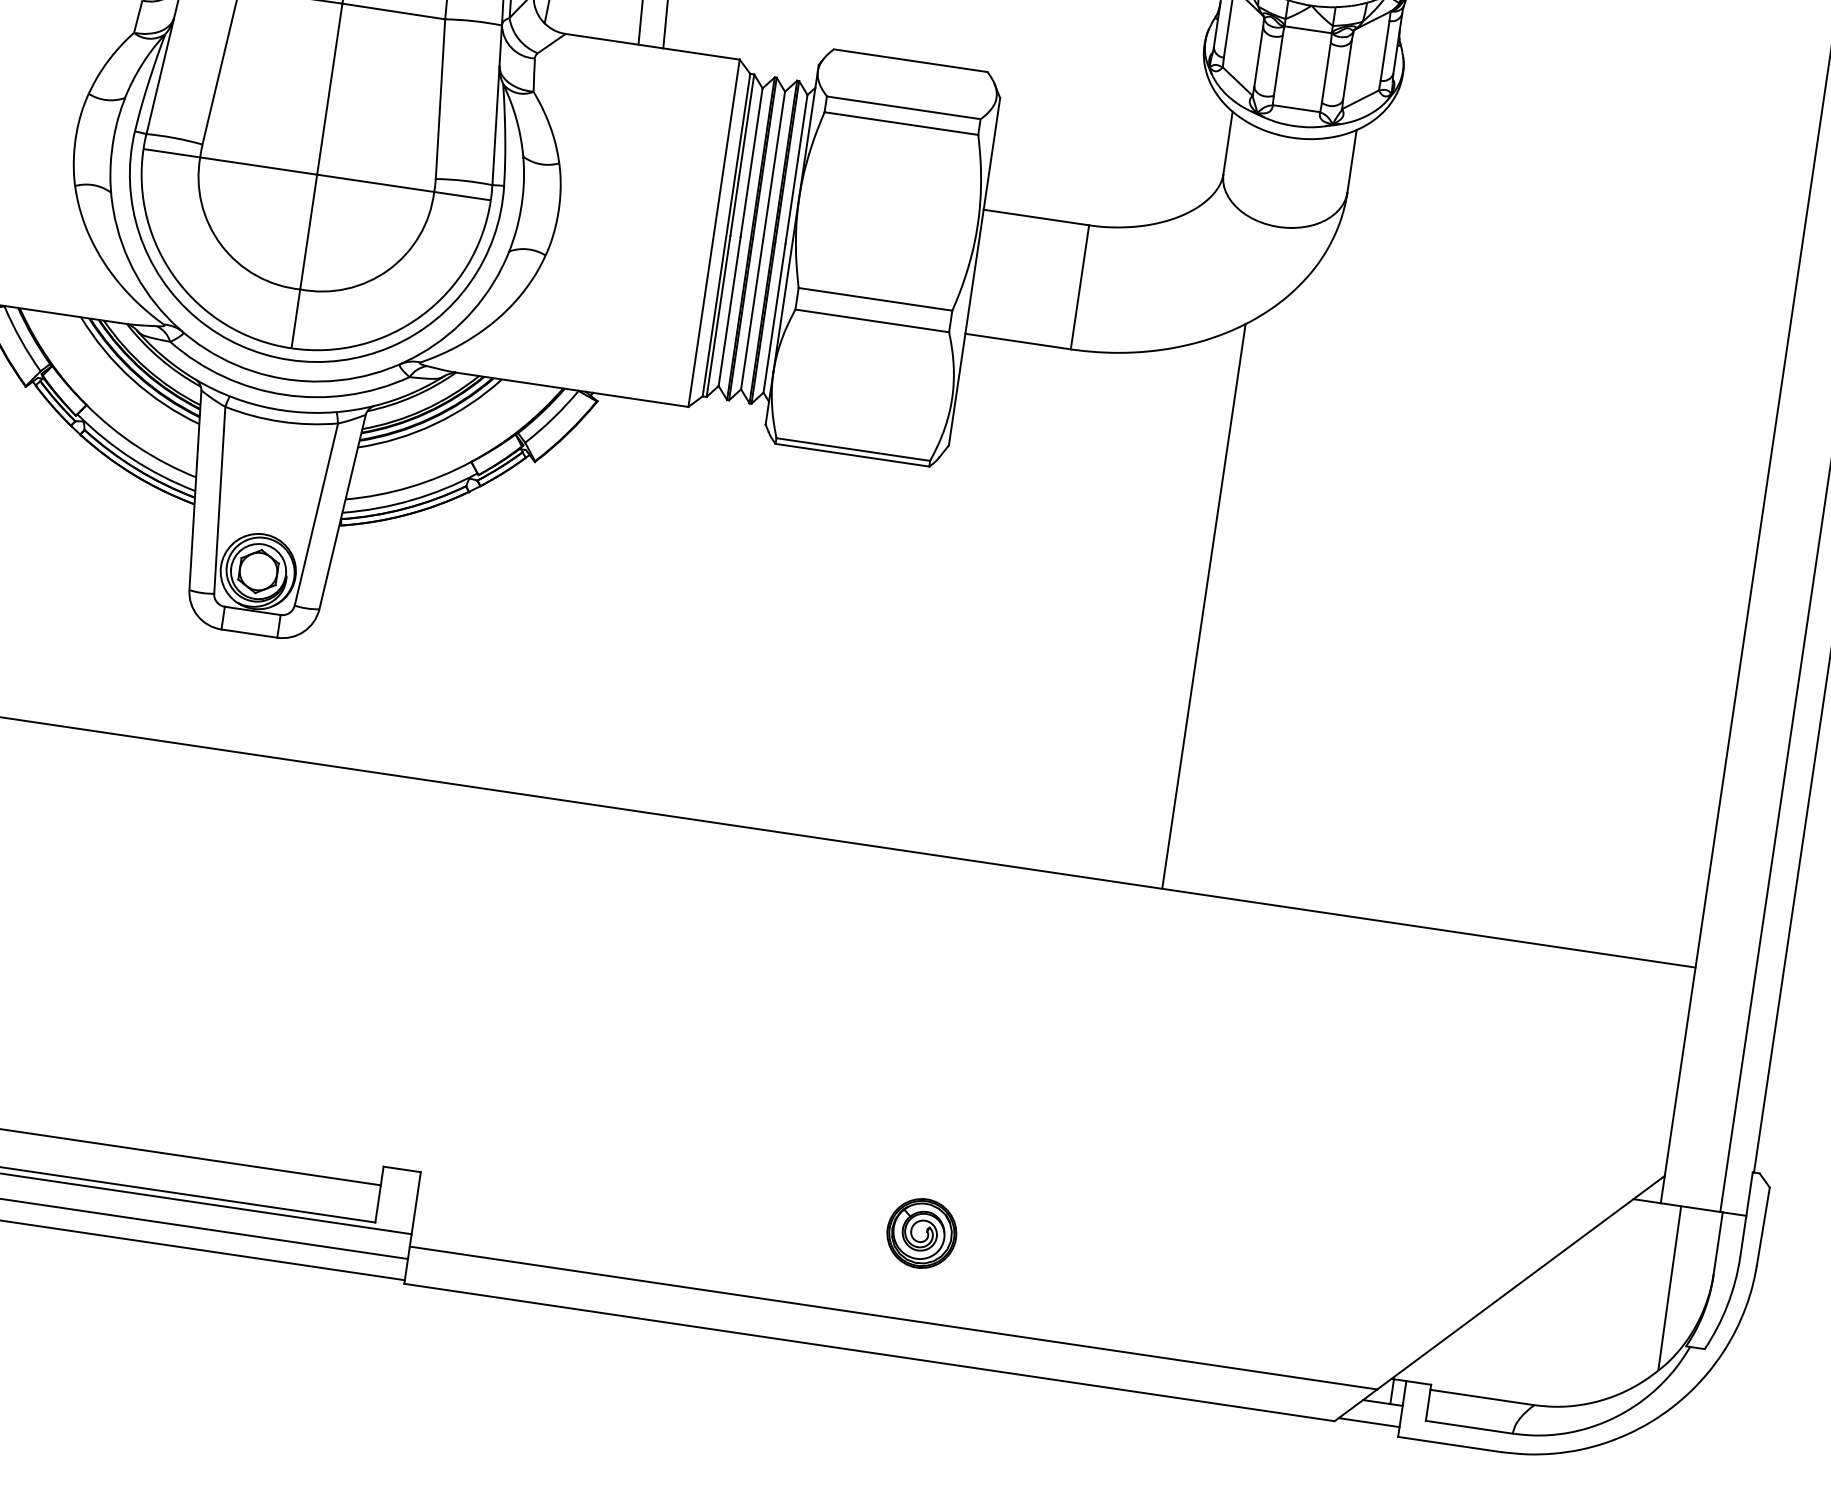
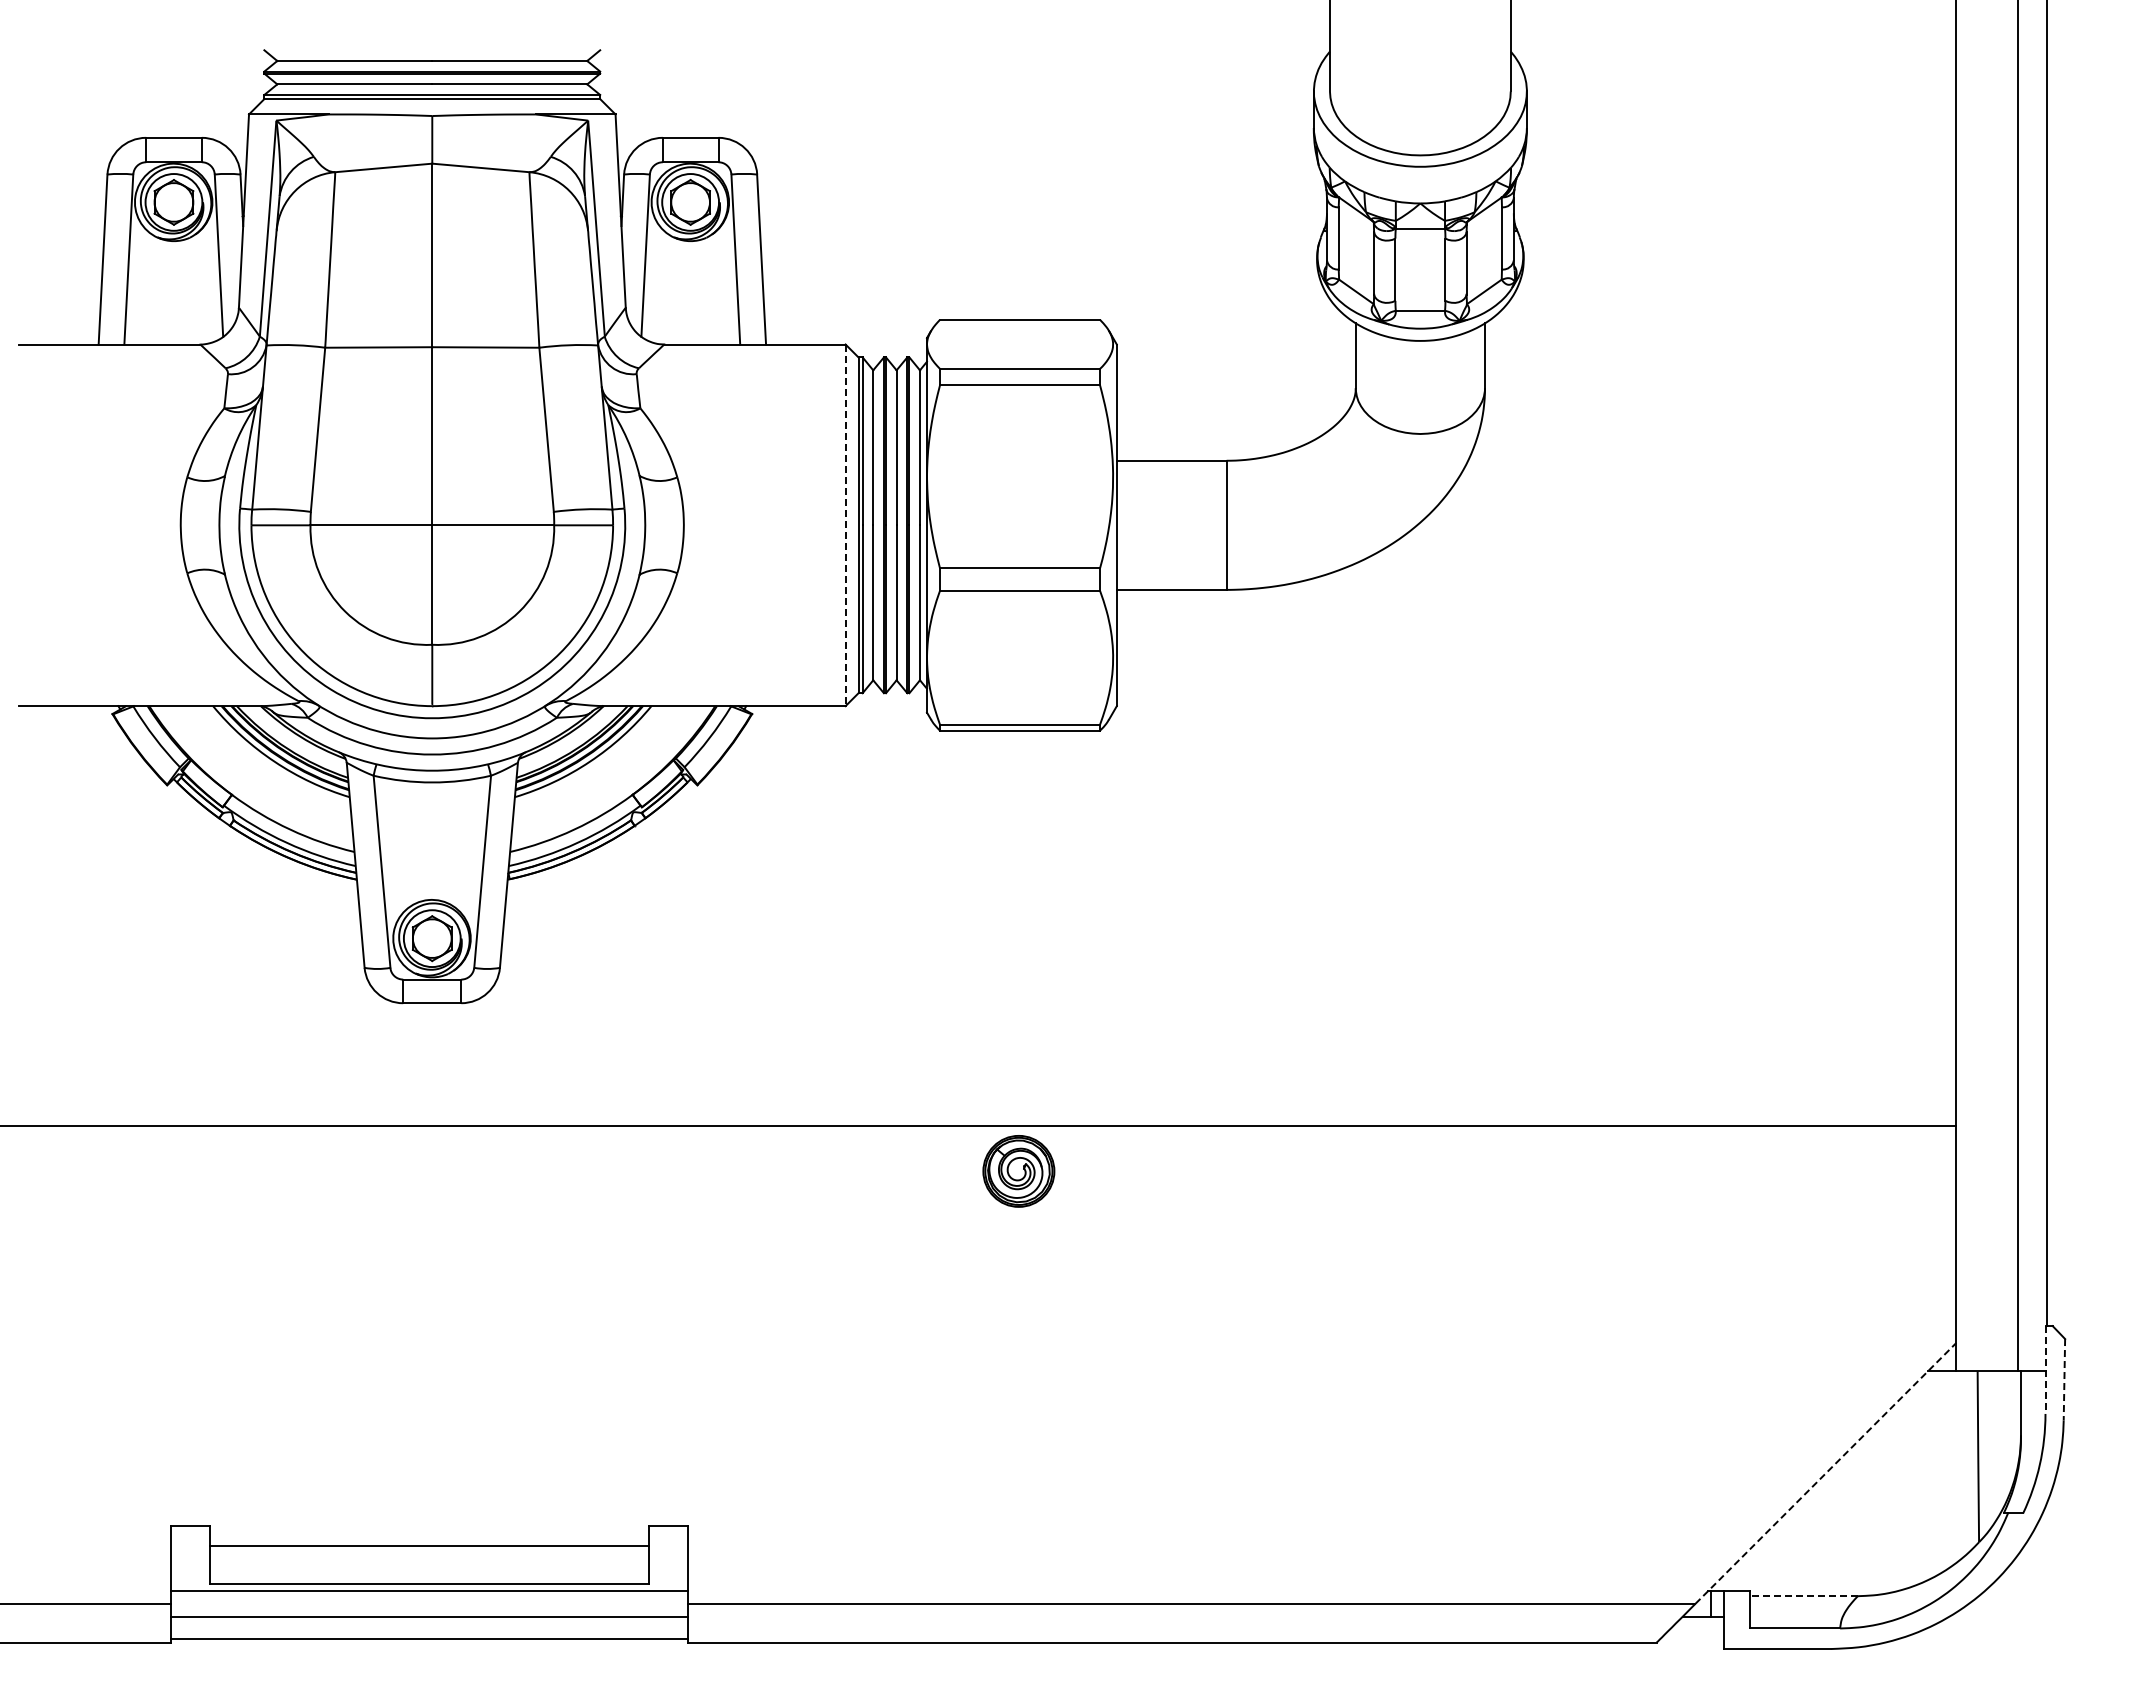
line: (713, 233) -> (845, 525), solid -> dashed
line: (1203, 606) -> (1400, 831), removed
line: (1746, 1215) -> (2045, 1370), solid -> dashed
line: (1763, 1226) -> (2064, 1379), solid -> dashed
part: (921, 1233) -> (1018, 1171), moved
line: (1521, 1282) -> (1826, 1473), solid -> dashed
line: (1482, 1397) -> (1803, 1596), solid -> dashed
line: (1368, 1422) -> (1691, 1638), removed

